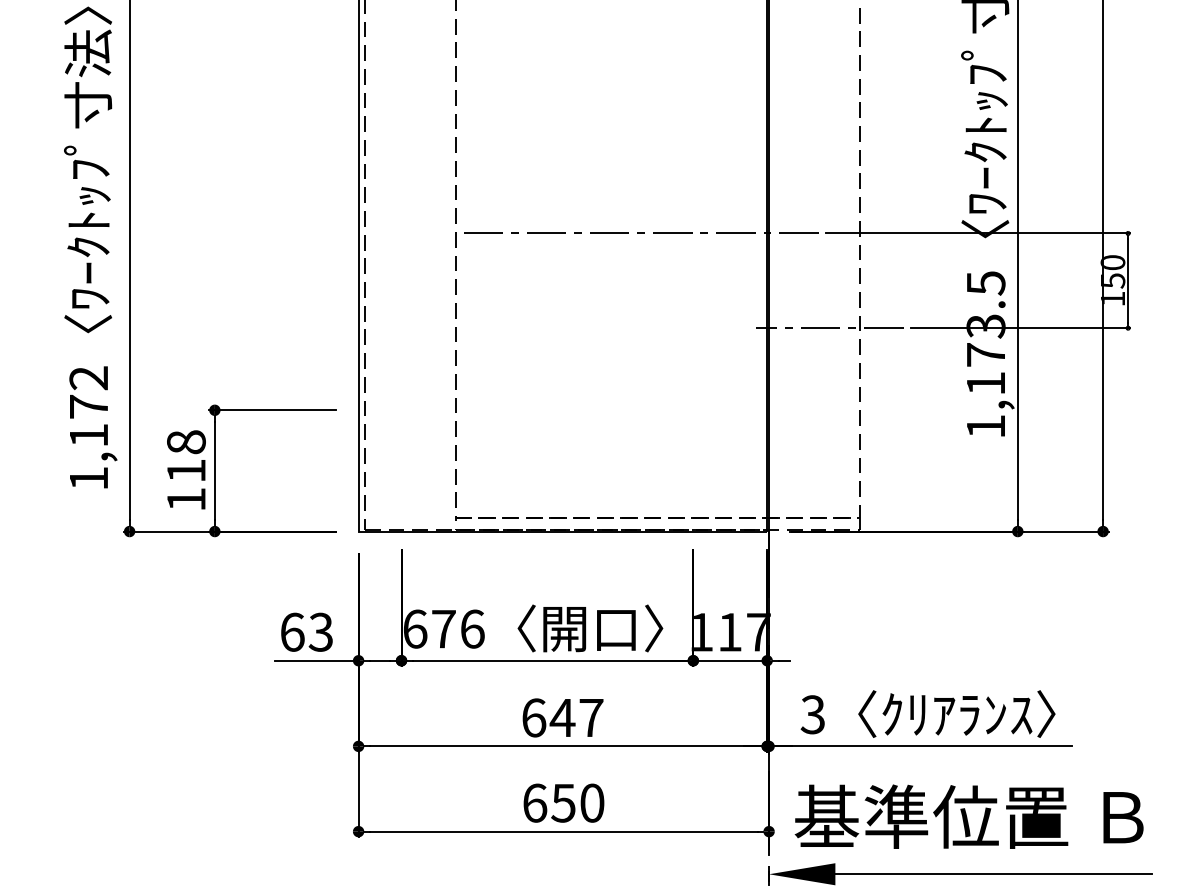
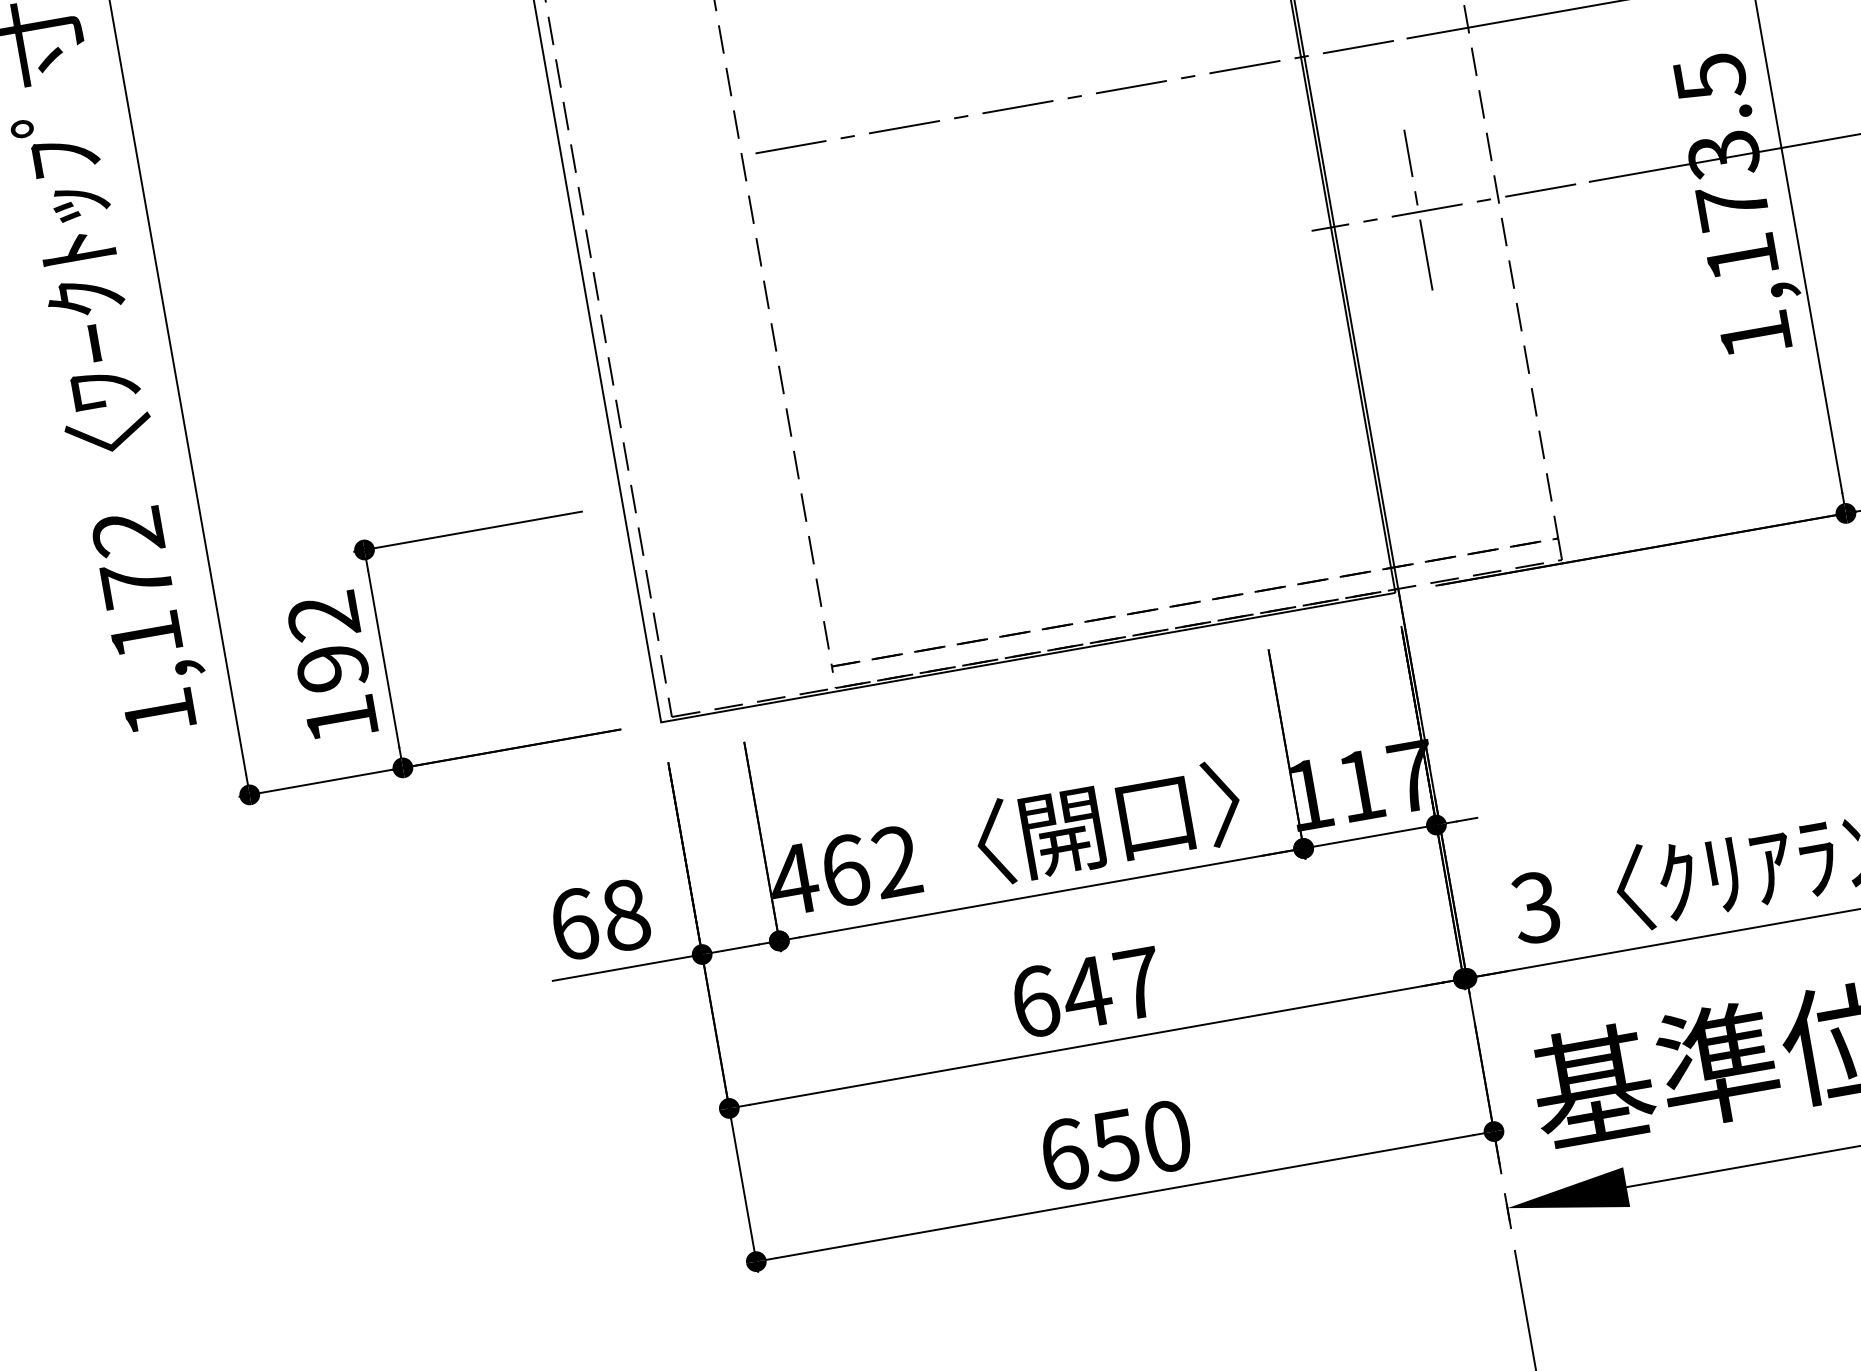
line: (815, 326) -> (1417, 209), added
text: (185, 456) -> (326, 642), 118 -> 192
text: (443, 628) -> (844, 869), 676 -> 462
text: (320, 631) -> (624, 914), 63 -> 68

